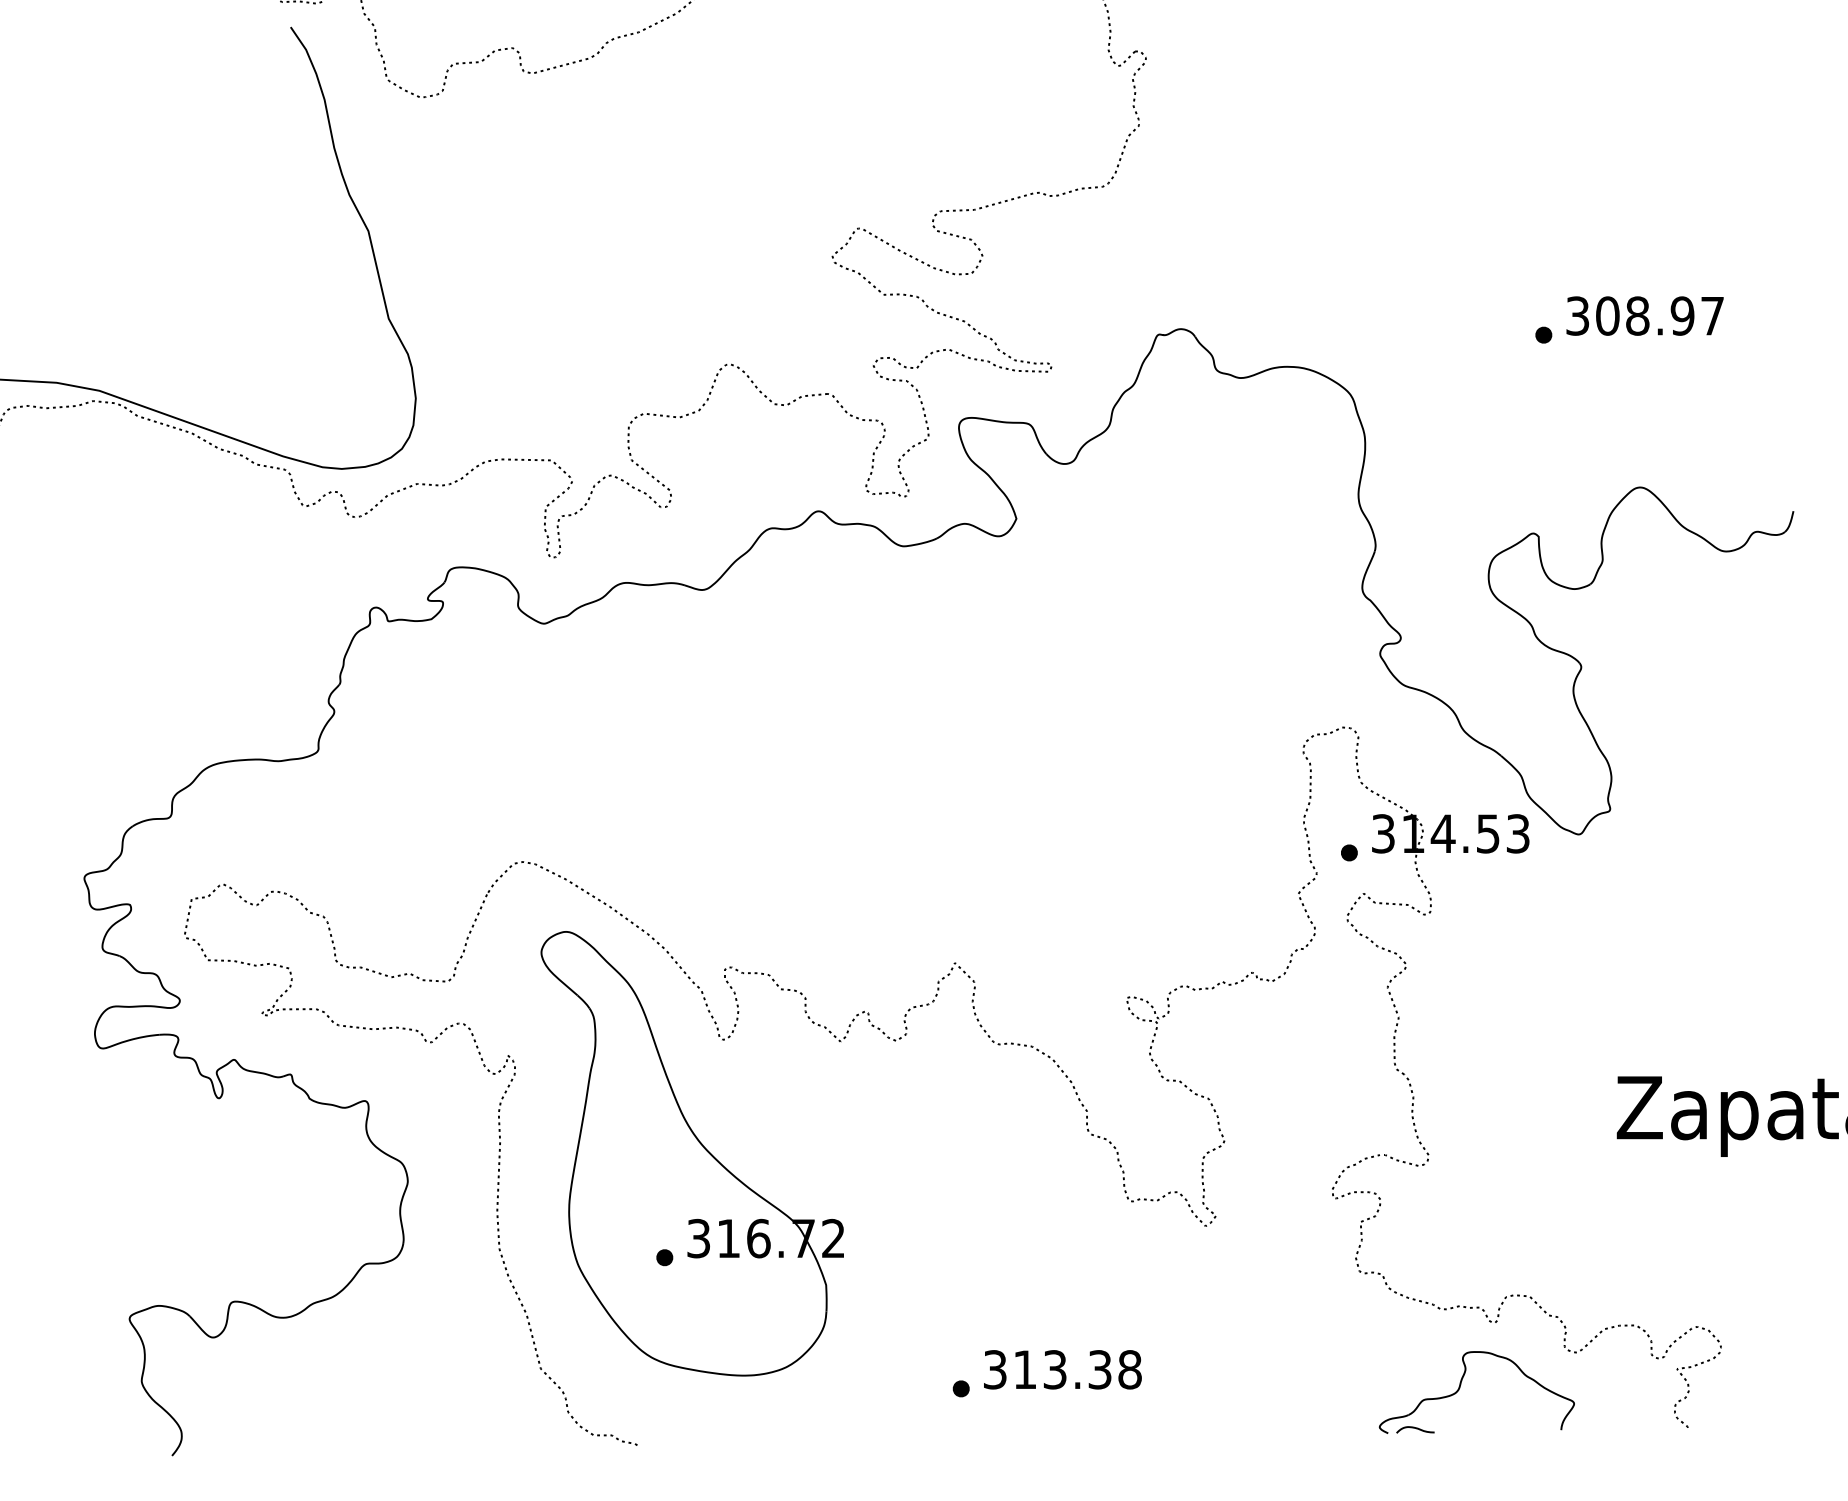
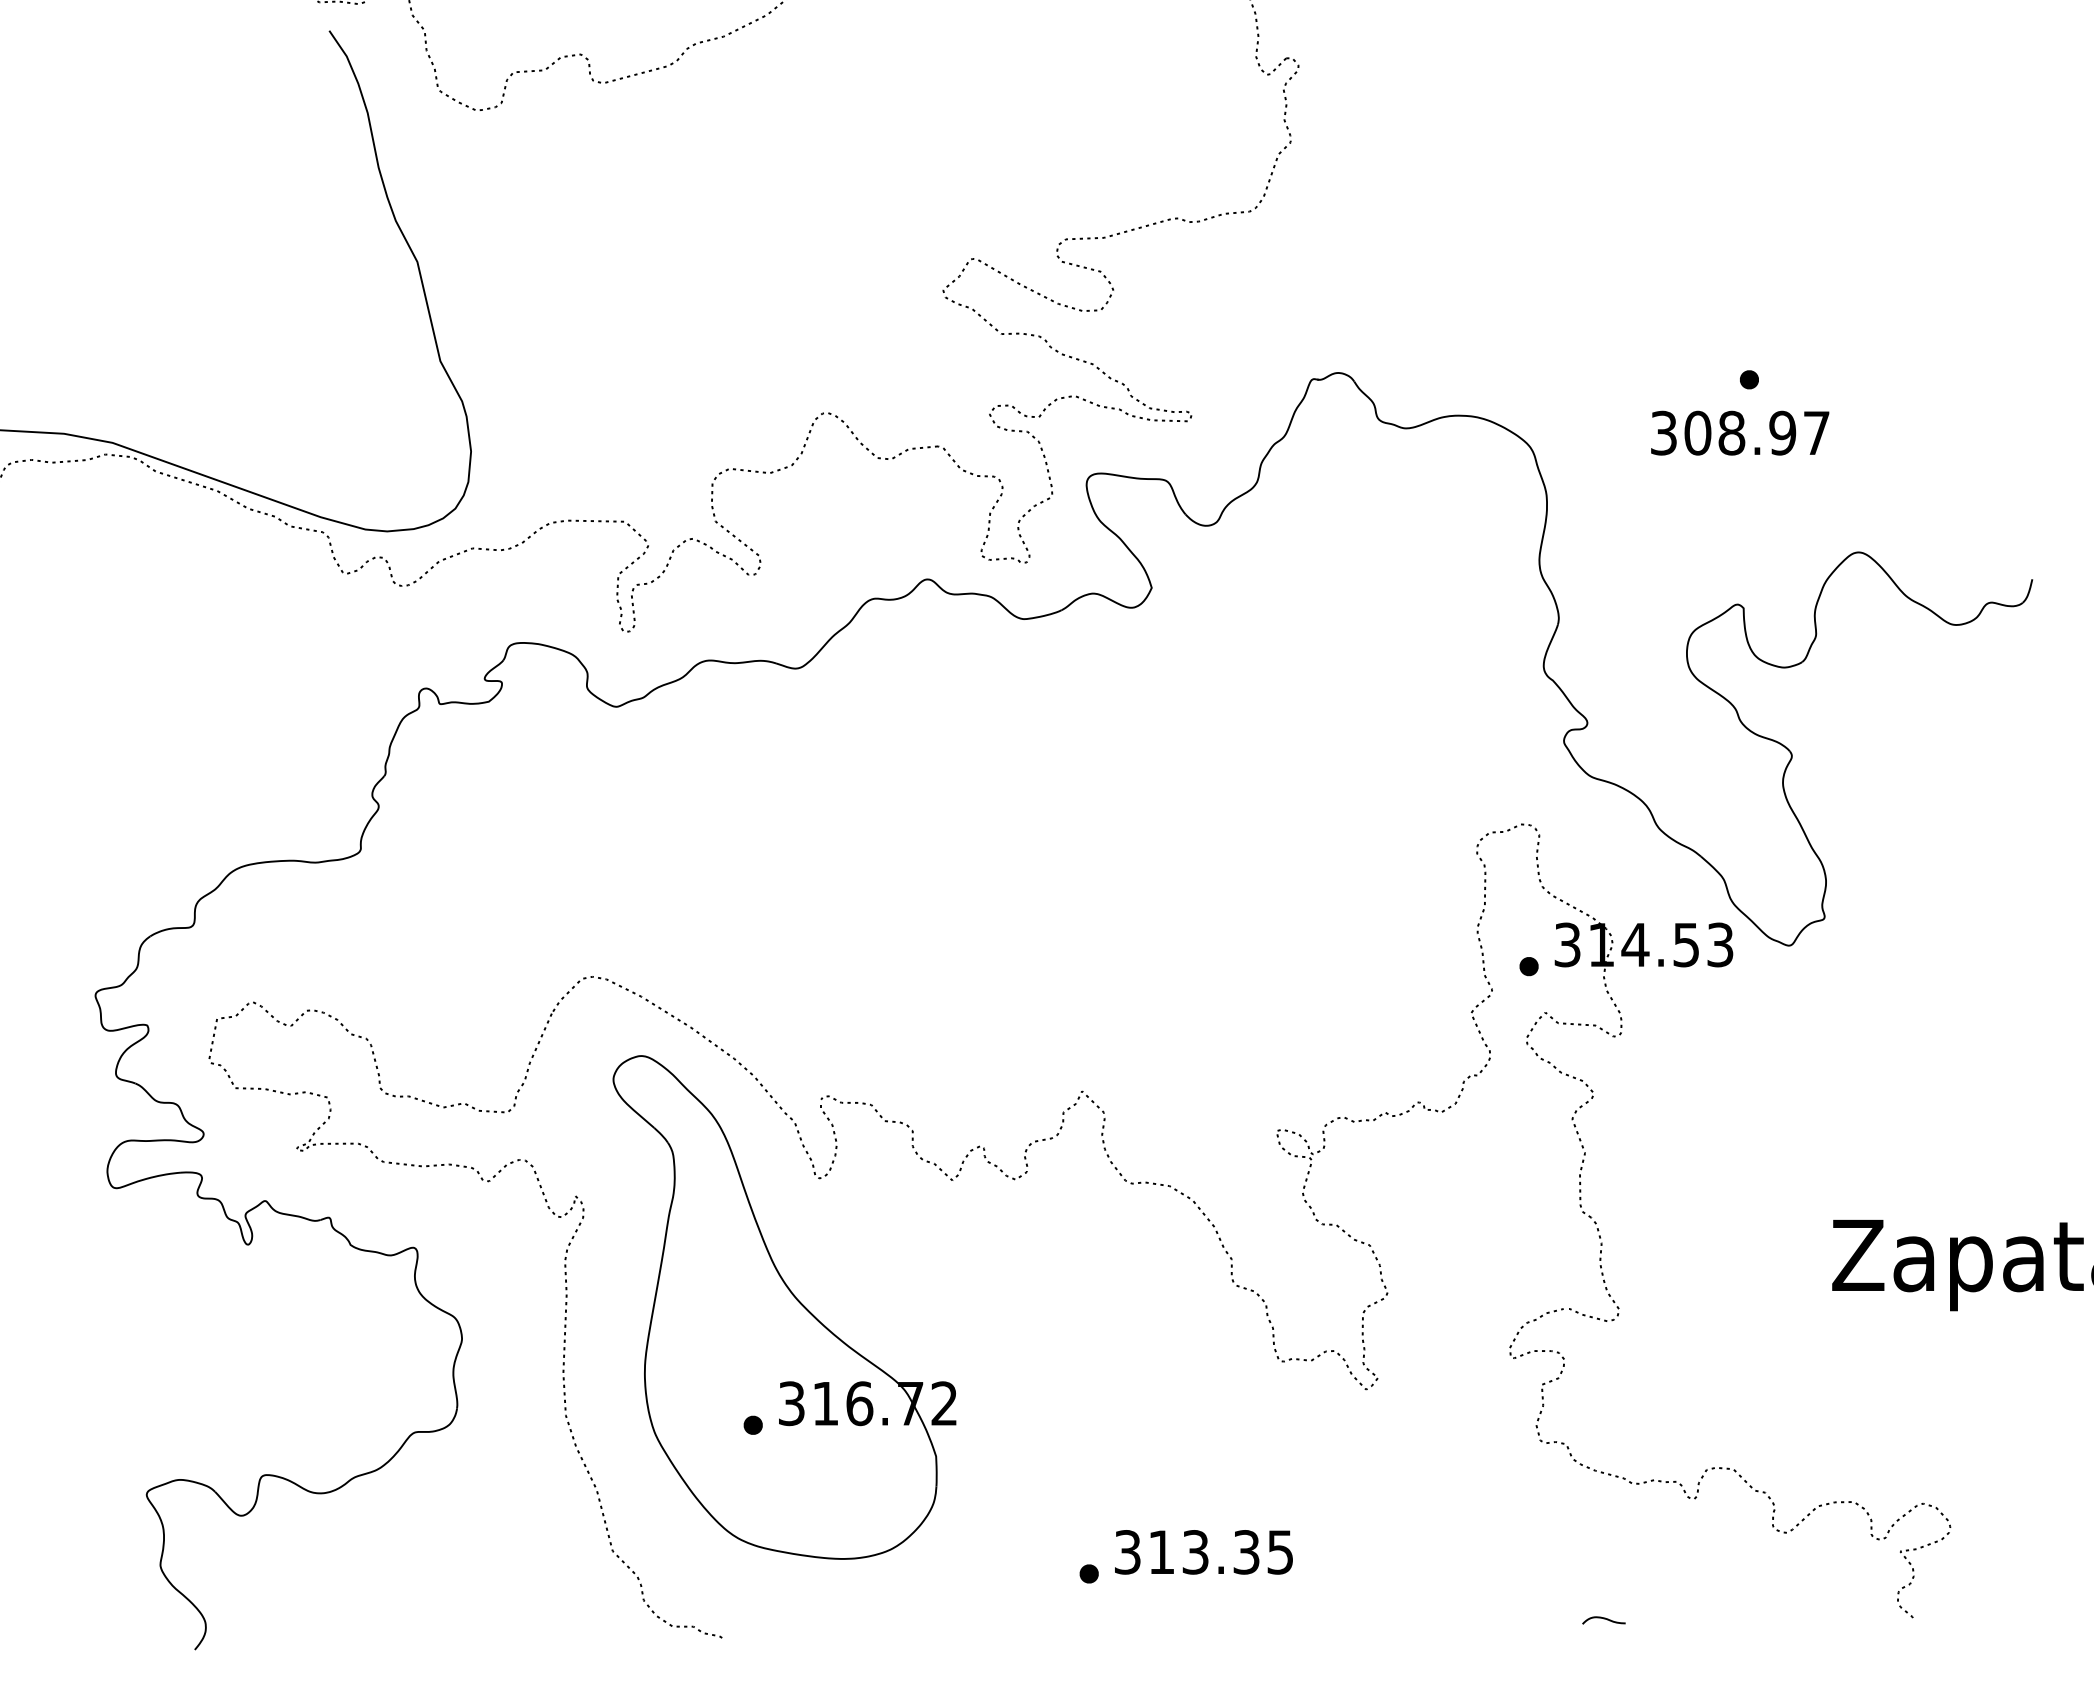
text: (1645, 315) -> (1740, 432), moved
text: (1130, 1369) -> (1280, 1552), 313.38 -> 313.35
part: (1460, 1386) -> (1655, 1571), removed

